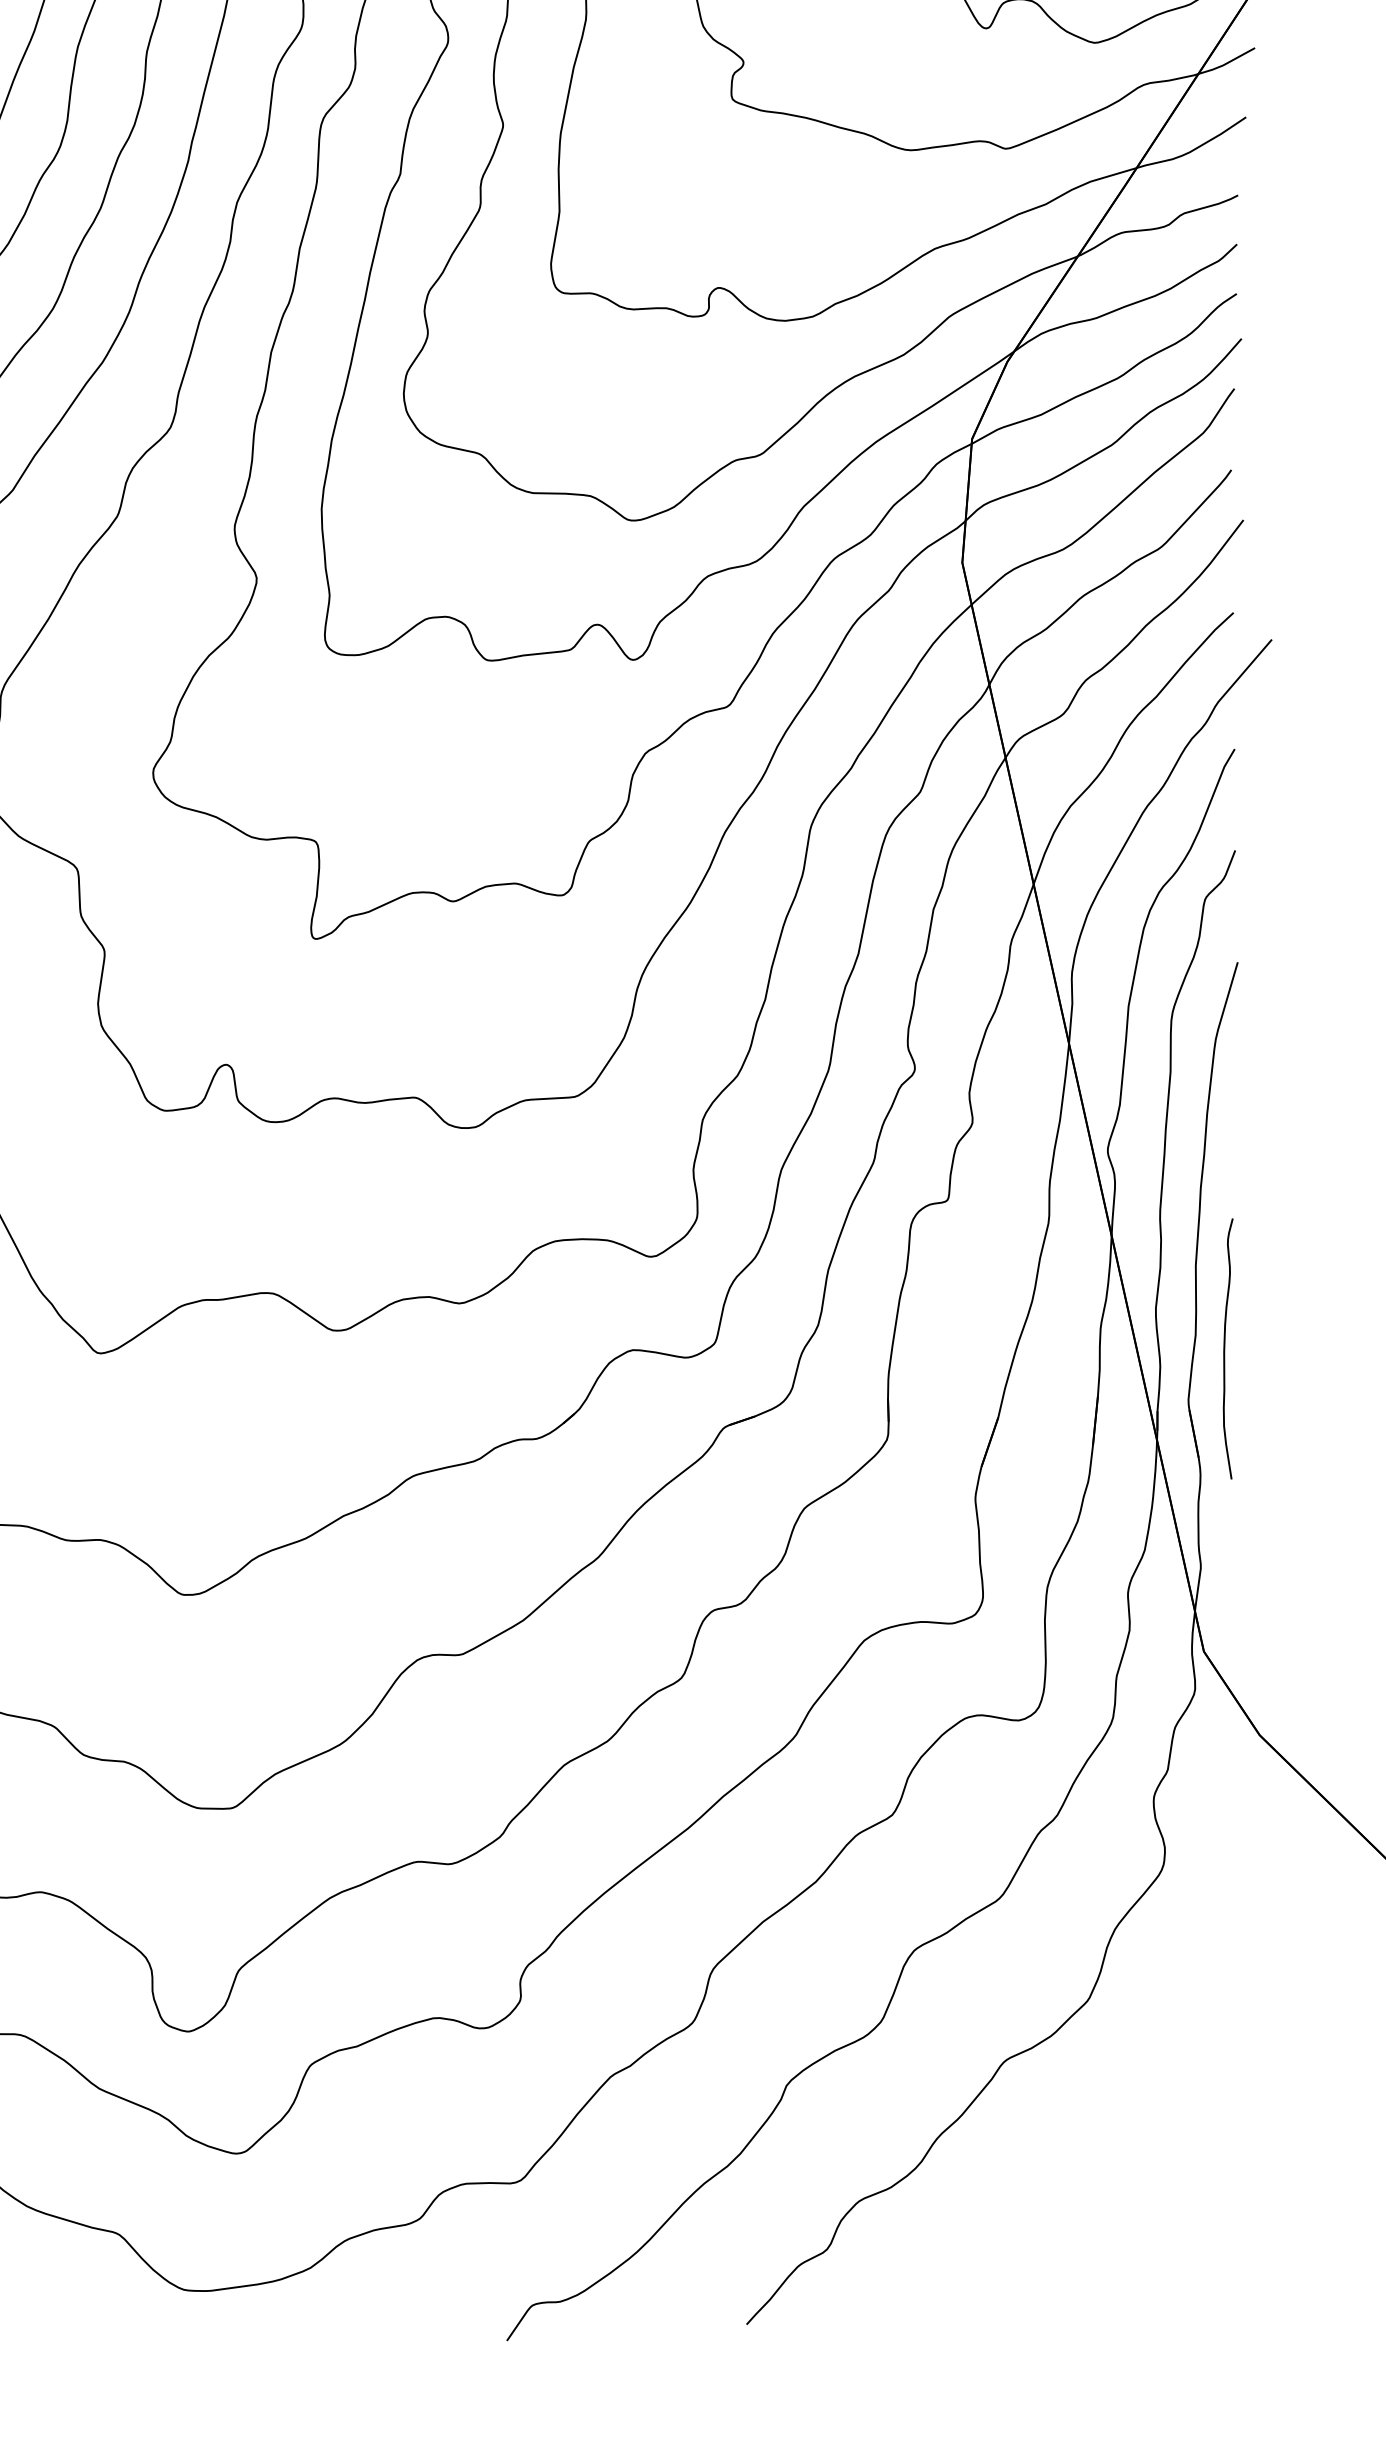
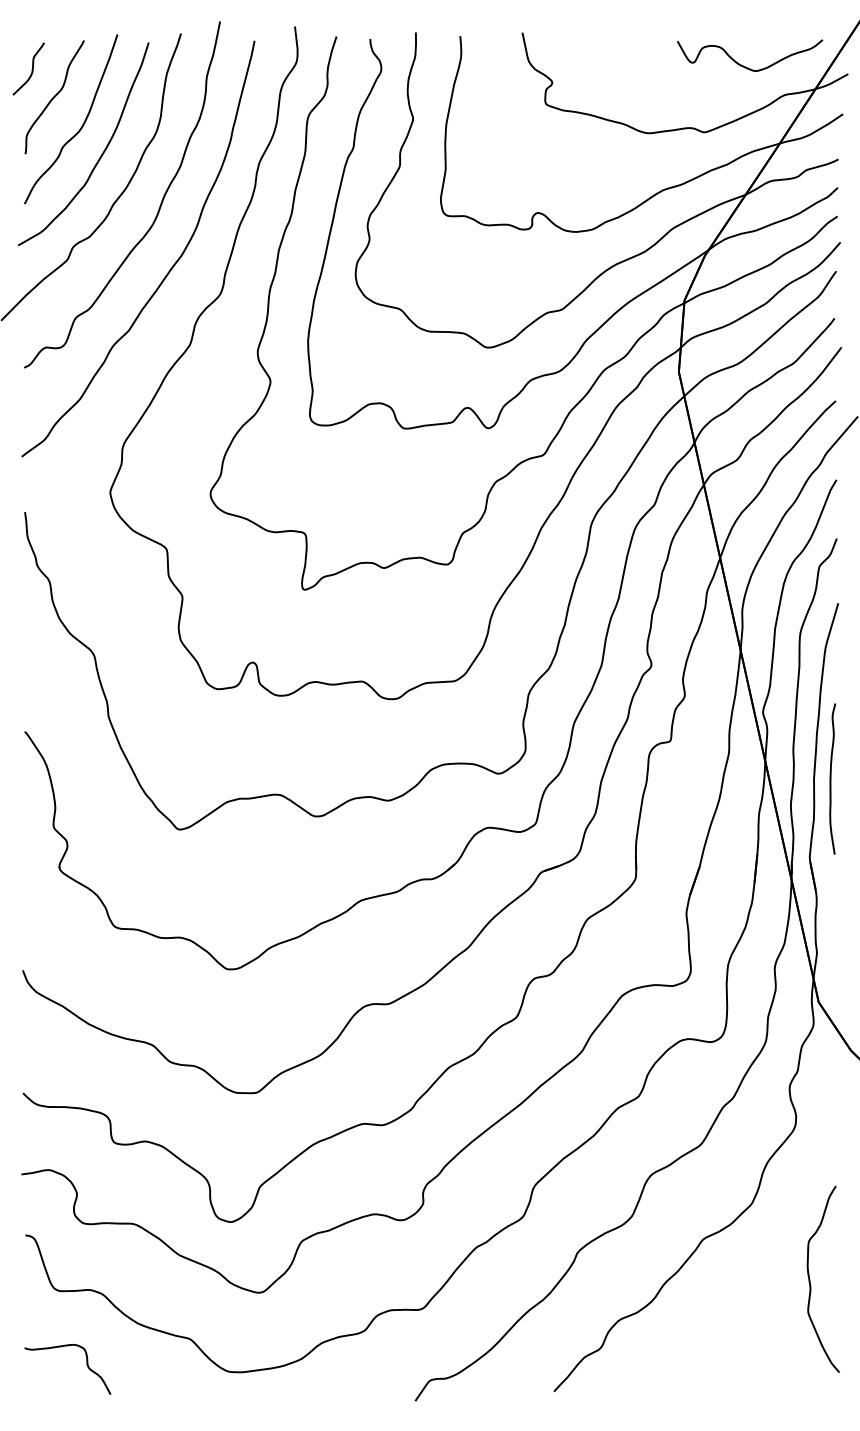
curve: (1226, 1348) -> (831, 778), moved
curve: (1189, 2130) -> (810, 1279), added

